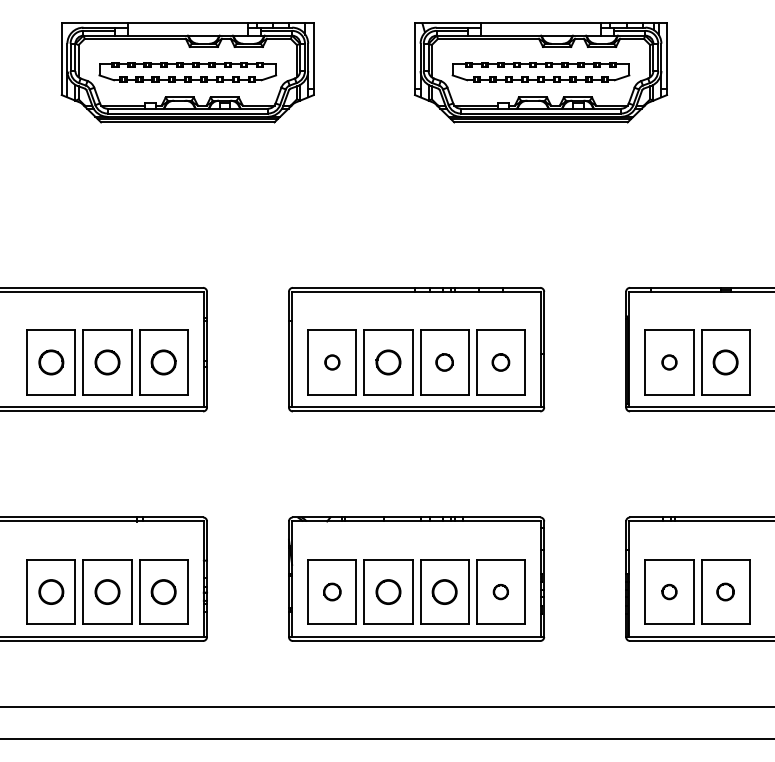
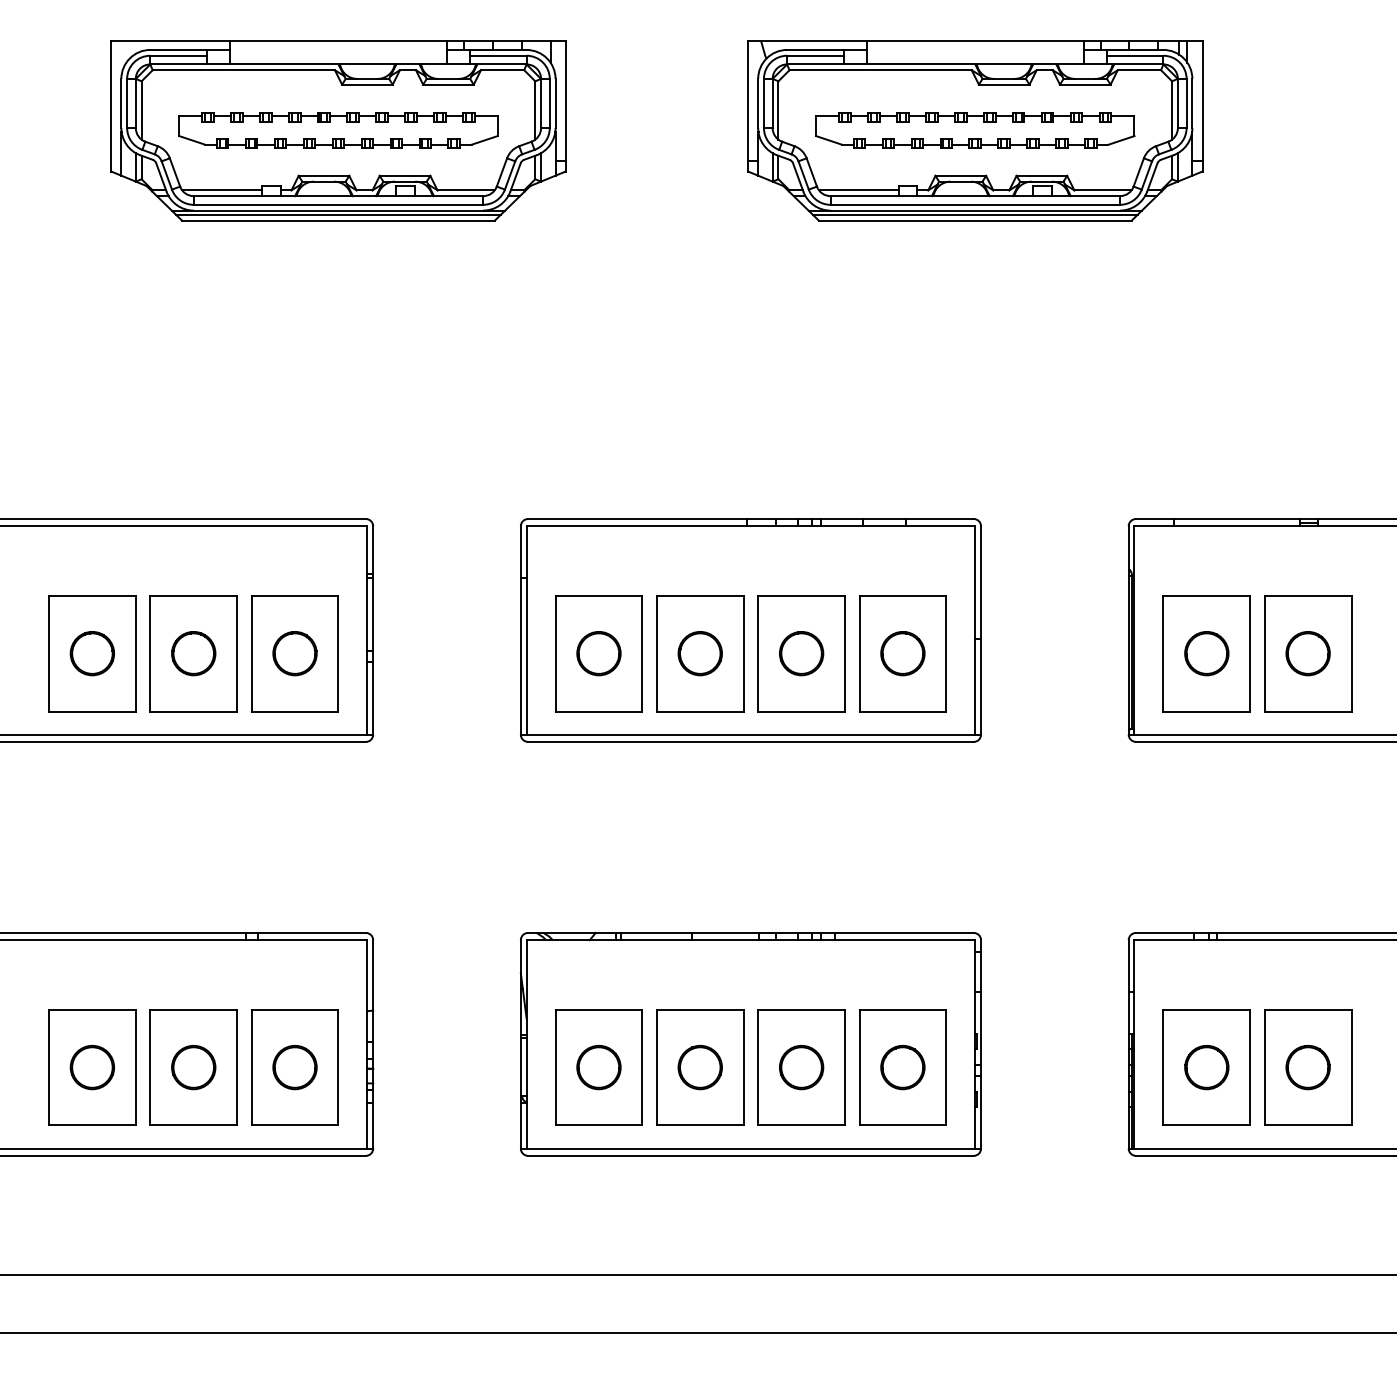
circle: (332, 362) -> (599, 653), size x1.67
circle: (444, 362) -> (801, 653), size x1.43
circle: (500, 362) -> (902, 653), size x1.43
circle: (669, 362) -> (1206, 653), size x1.67
circle: (332, 591) -> (599, 1066), size x1.43
circle: (500, 591) -> (902, 1066), size x1.67
circle: (669, 591) -> (1206, 1066), size x1.67
circle: (725, 591) -> (1307, 1066), size x1.43

